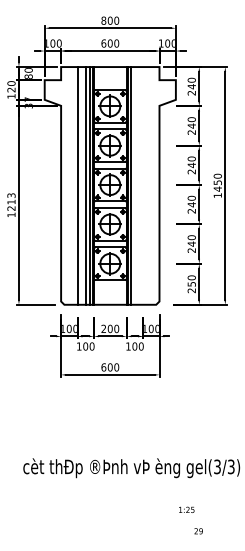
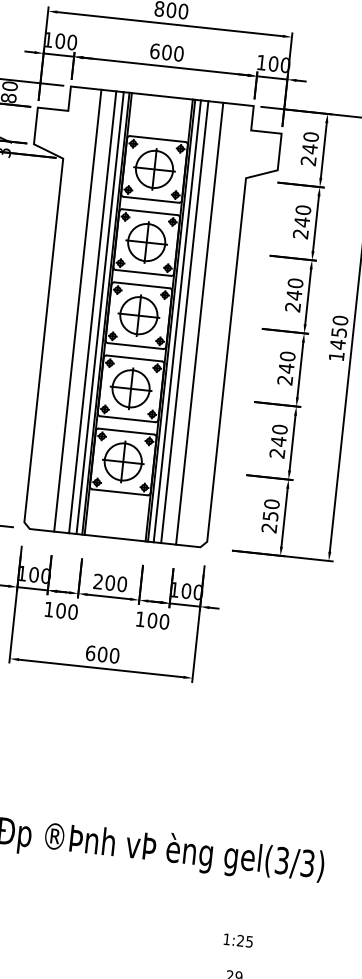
line: (135, 185) -> (185, 321), added
line: (143, 185) -> (200, 323), added
text: (186, 509) -> (237, 939), moved

